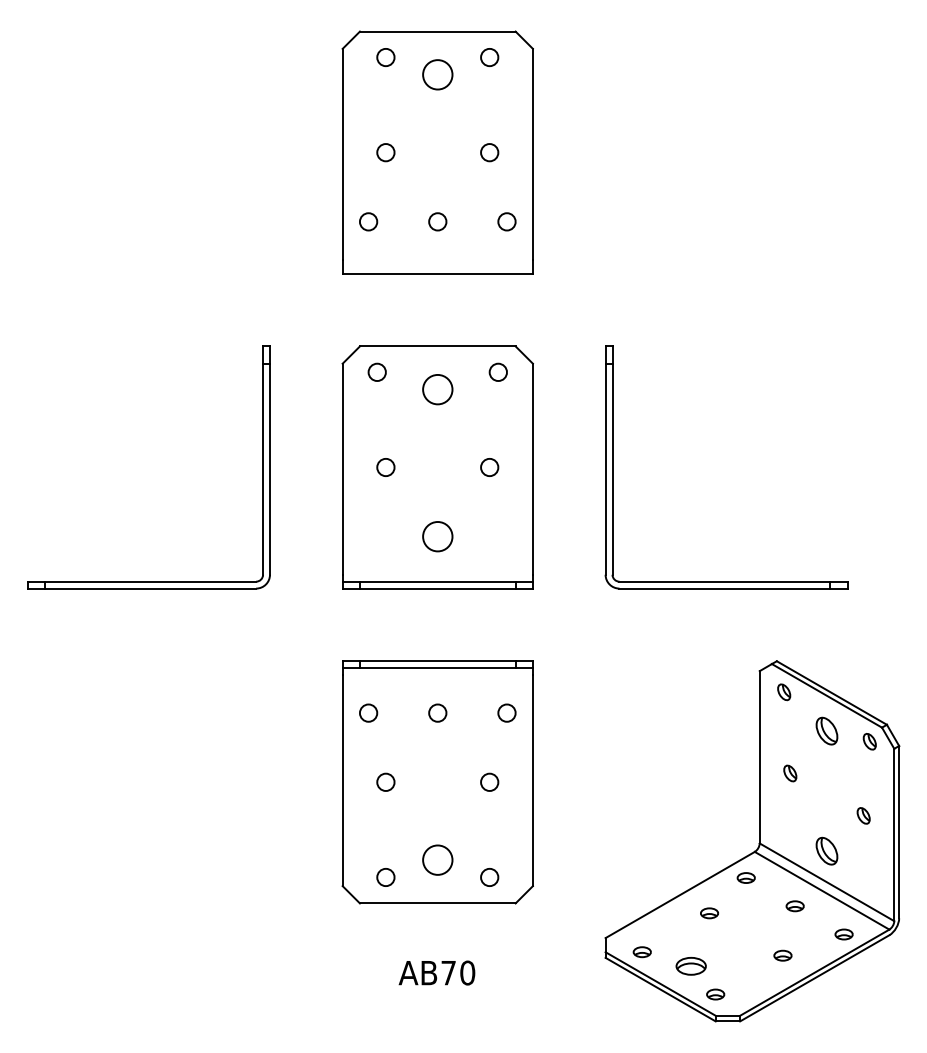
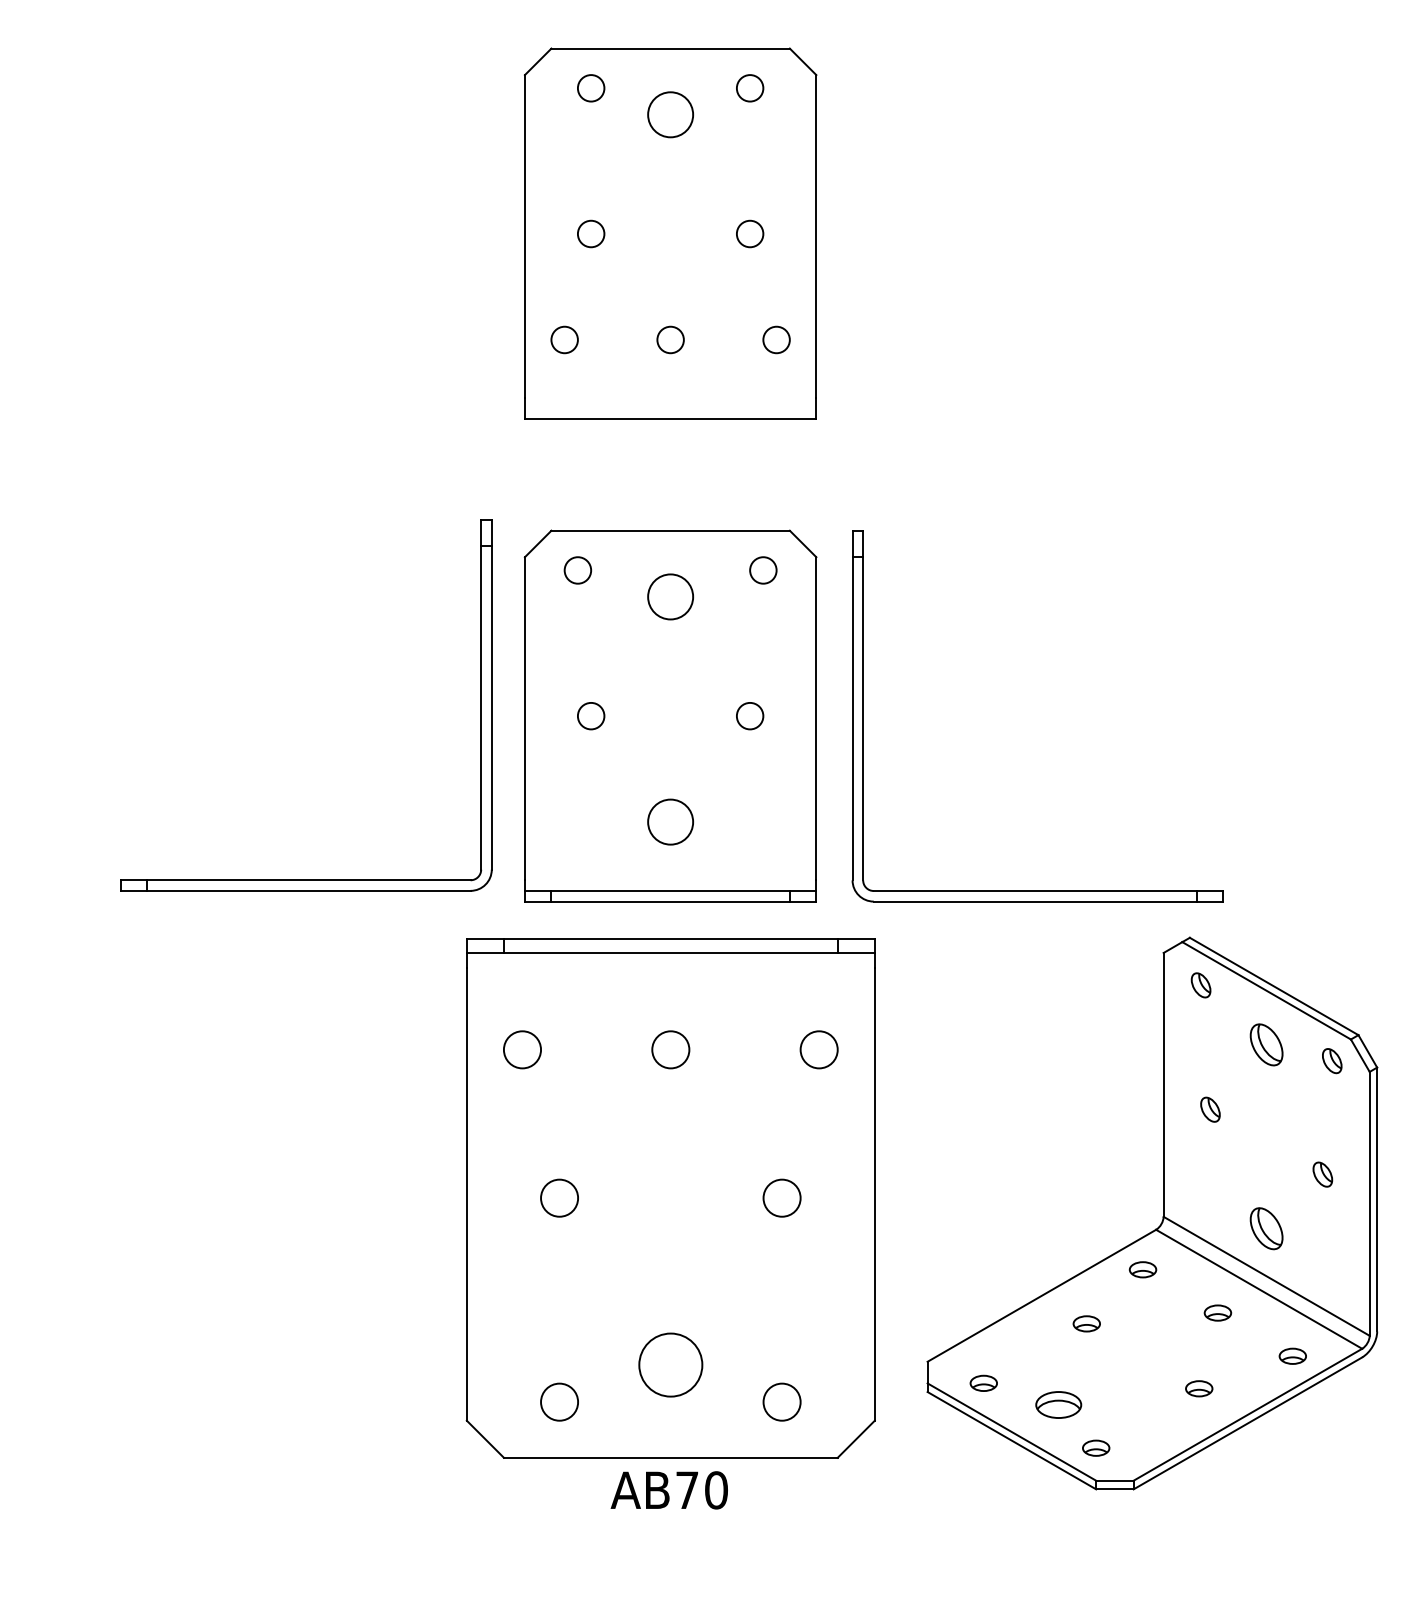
part: (262, 467) -> (480, 705), moved
part: (613, 467) -> (864, 716), moved
part: (437, 782) -> (670, 1198), size x1.4
part: (758, 843) -> (1161, 1216), moved

